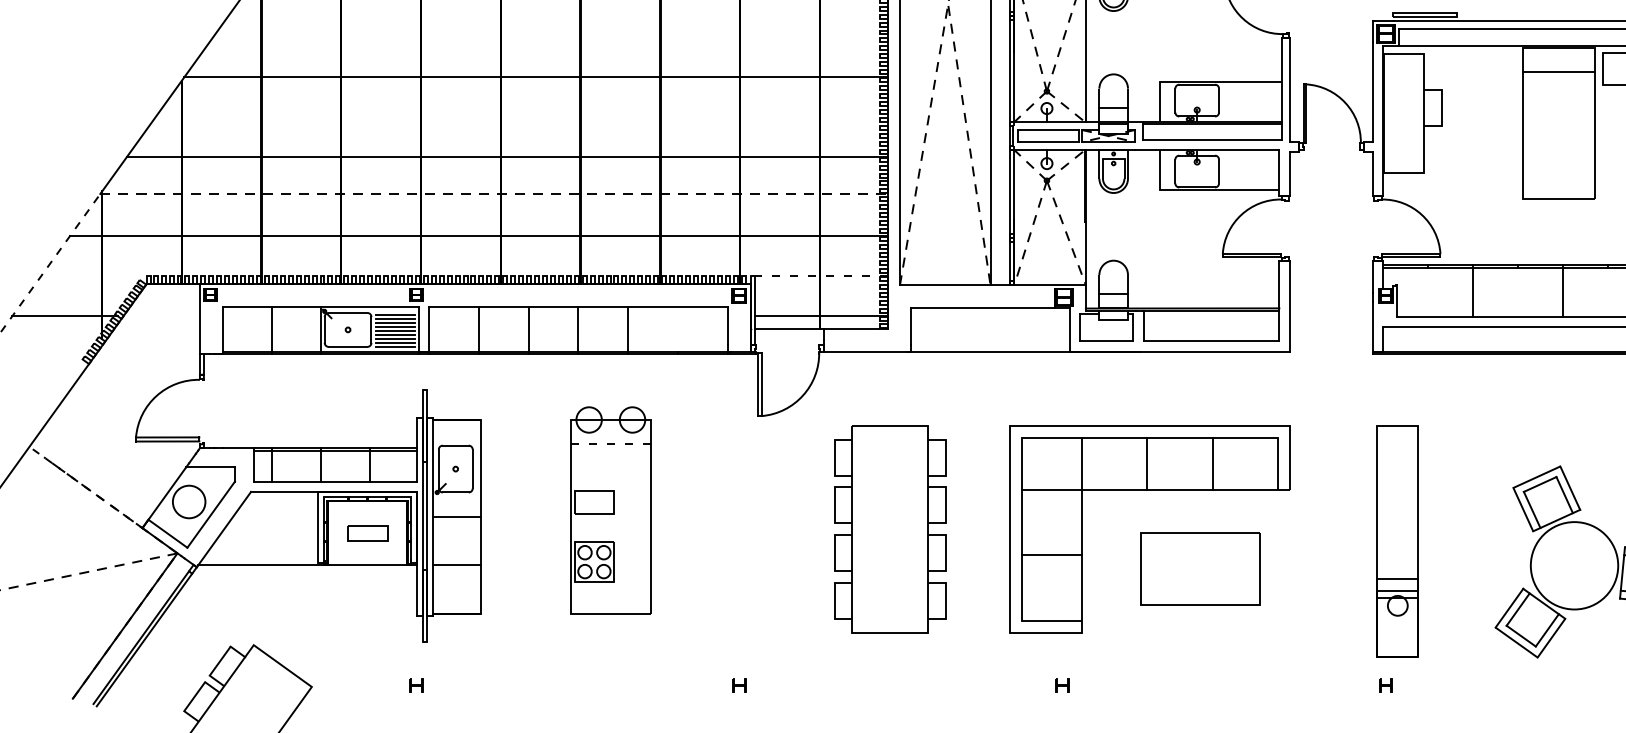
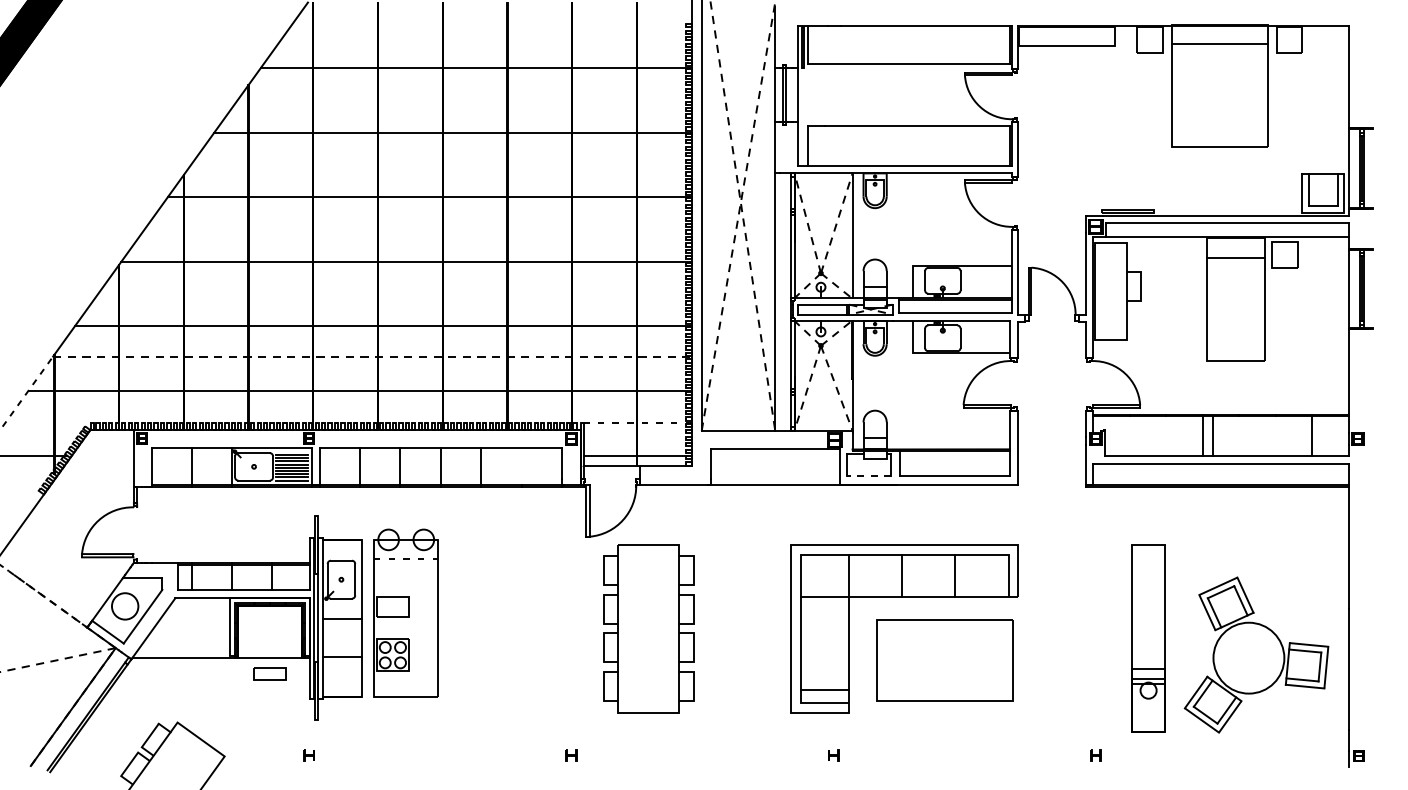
line: (1472, 292) -> (1203, 436), moved
line: (1562, 292) -> (1213, 436), moved
line: (1106, 341) -> (869, 476), solid -> dashed
part: (609, 509) -> (405, 612), moved
part: (889, 529) -> (648, 628), moved
part: (367, 532) -> (269, 673), moved
part: (1397, 541) -> (1148, 638), moved
line: (1051, 555) -> (824, 689), moved
part: (1200, 568) -> (945, 660), size x1.4

